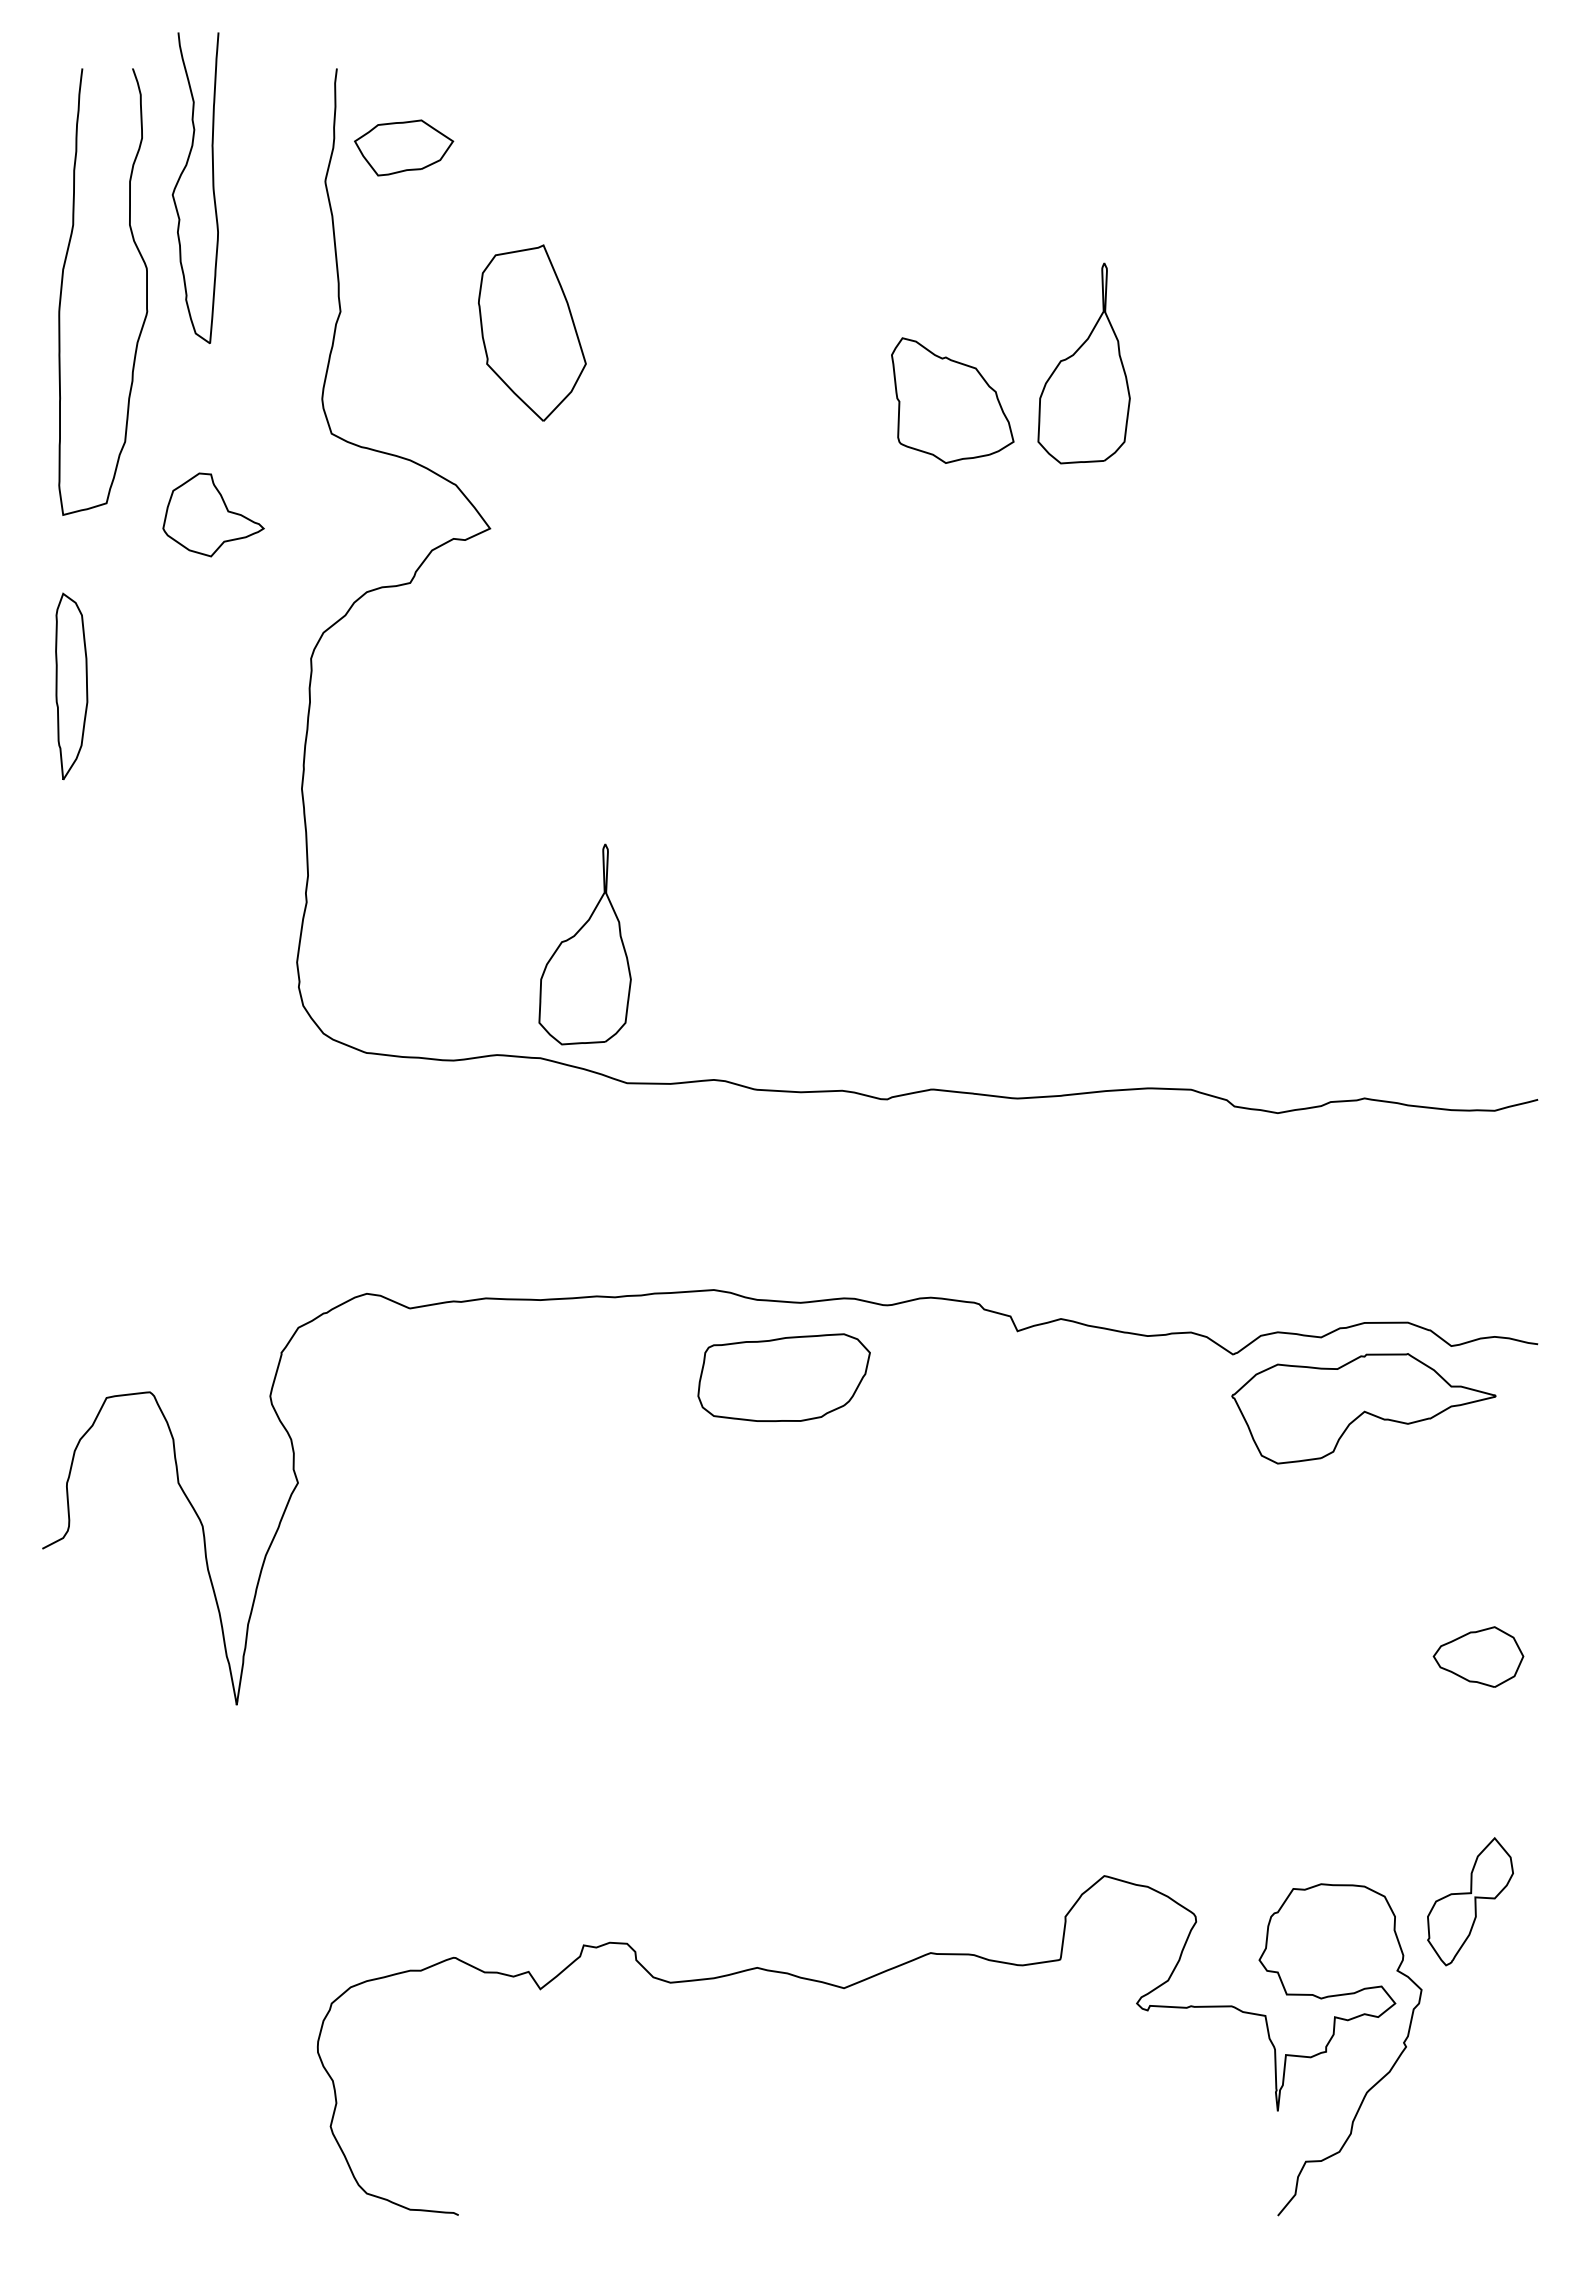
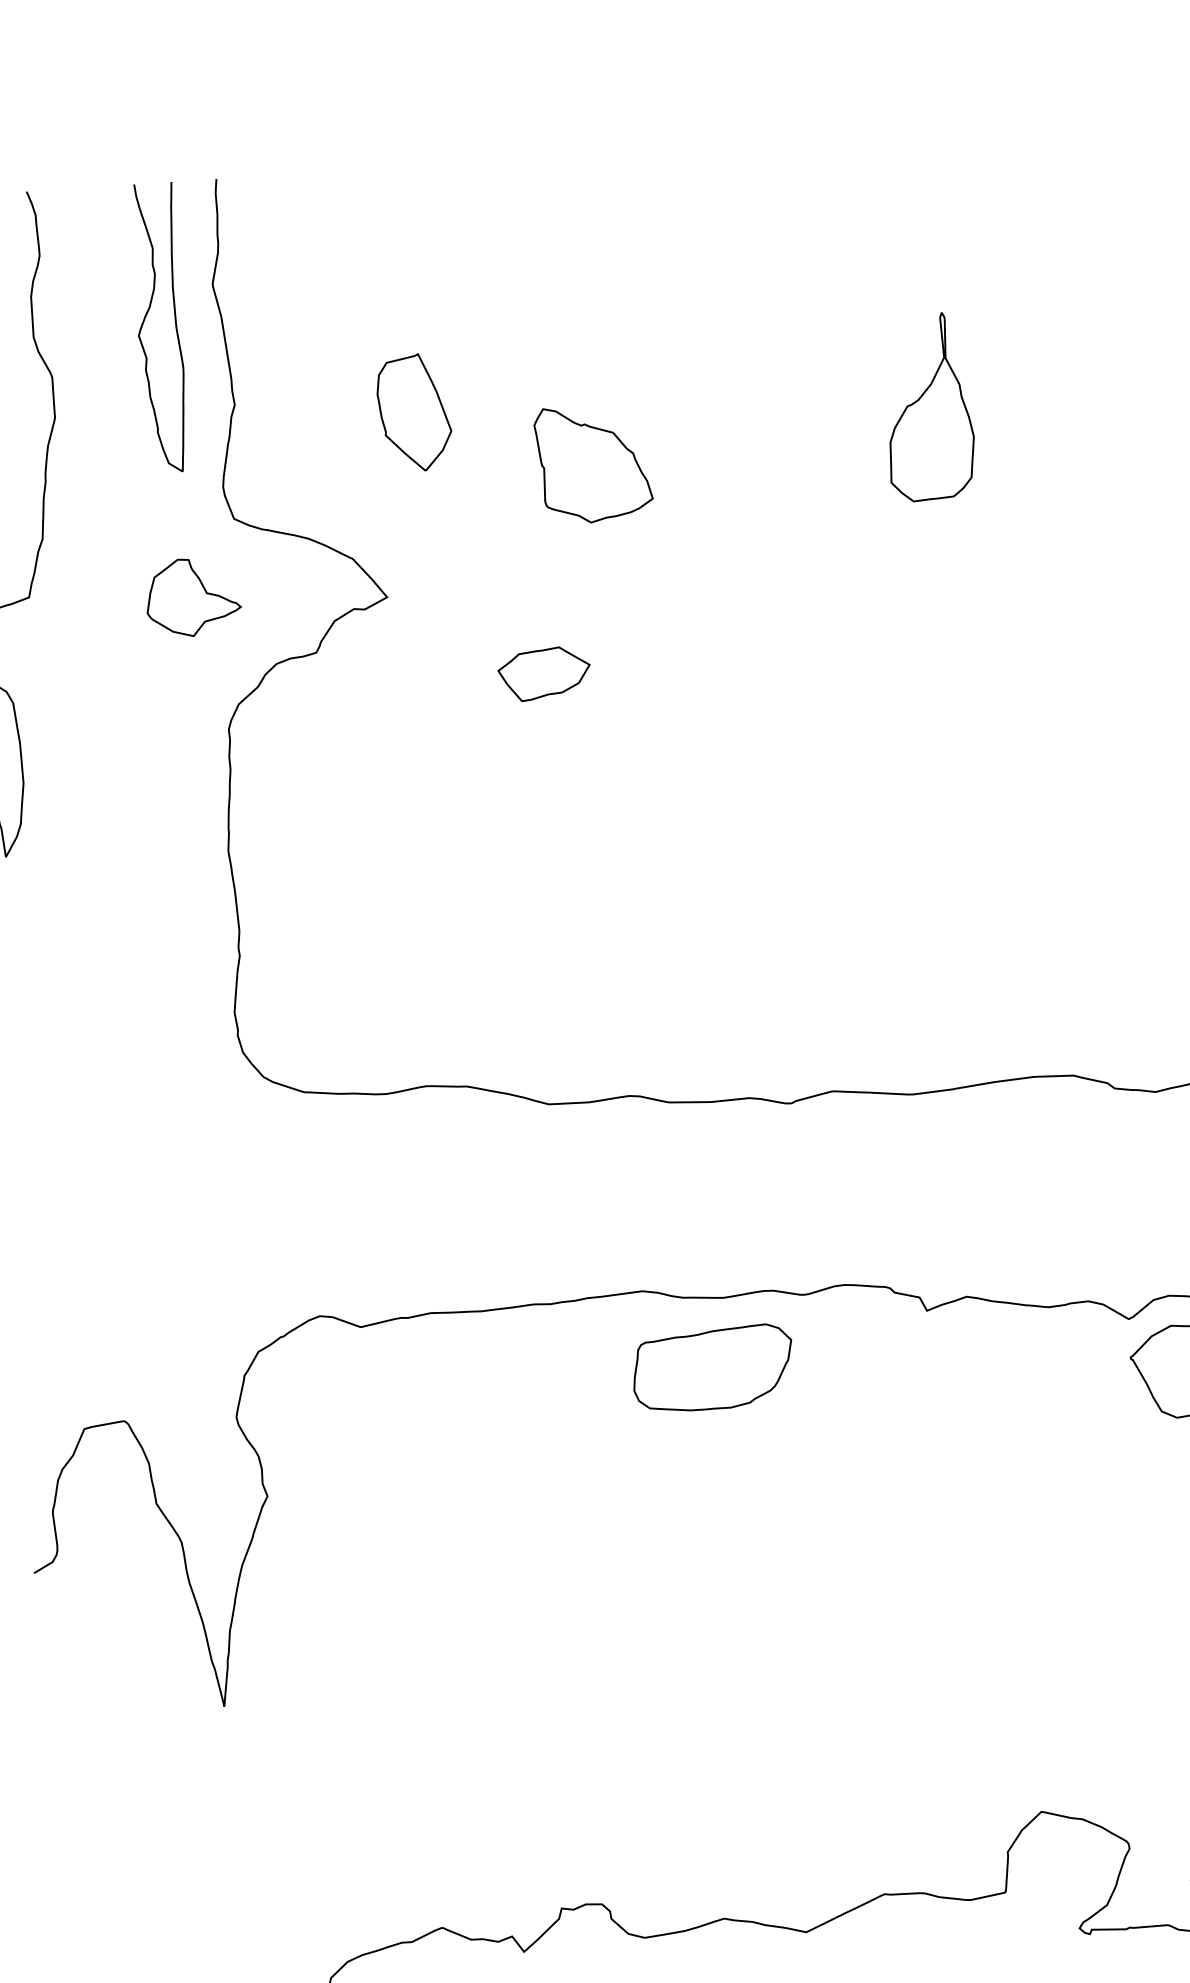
part: (404, 147) -> (544, 673), moved
curve: (212, 188) -> (175, 327), moved
part: (532, 332) -> (414, 412), size x0.71
part: (952, 400) -> (593, 463), moved
part: (213, 514) -> (193, 596), moved
part: (584, 944) -> (500, 978), removed

